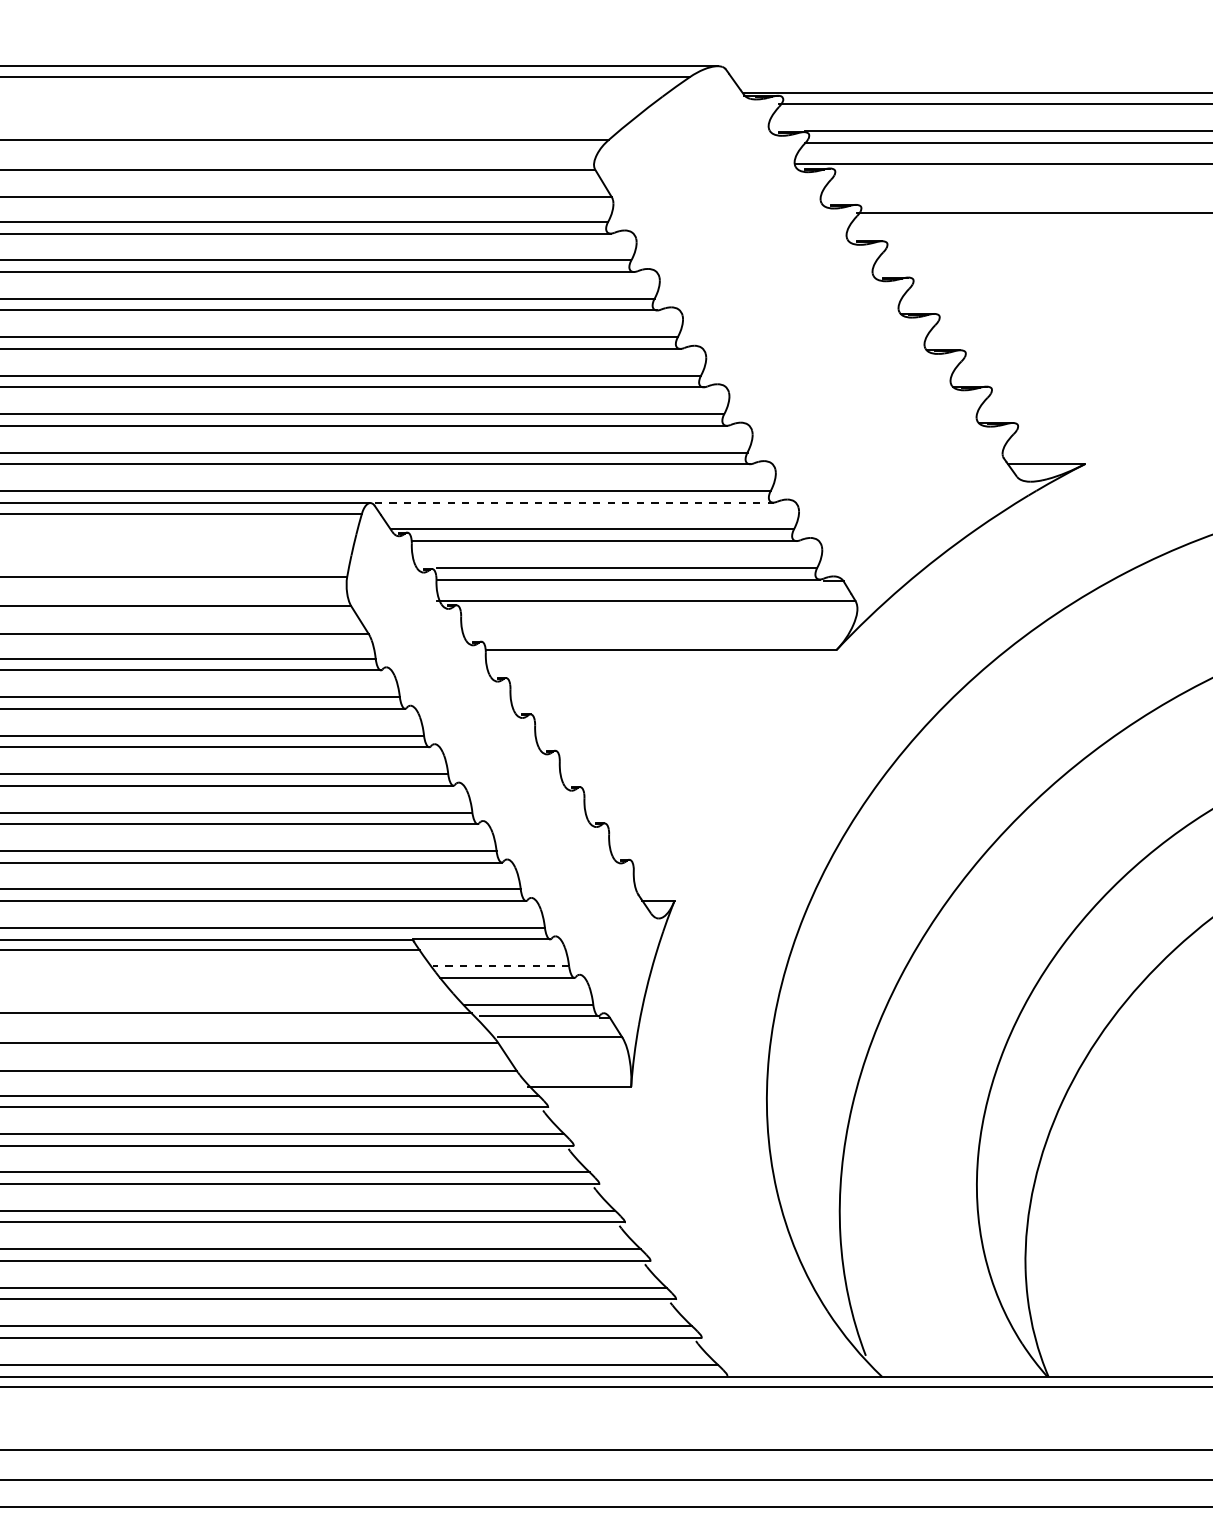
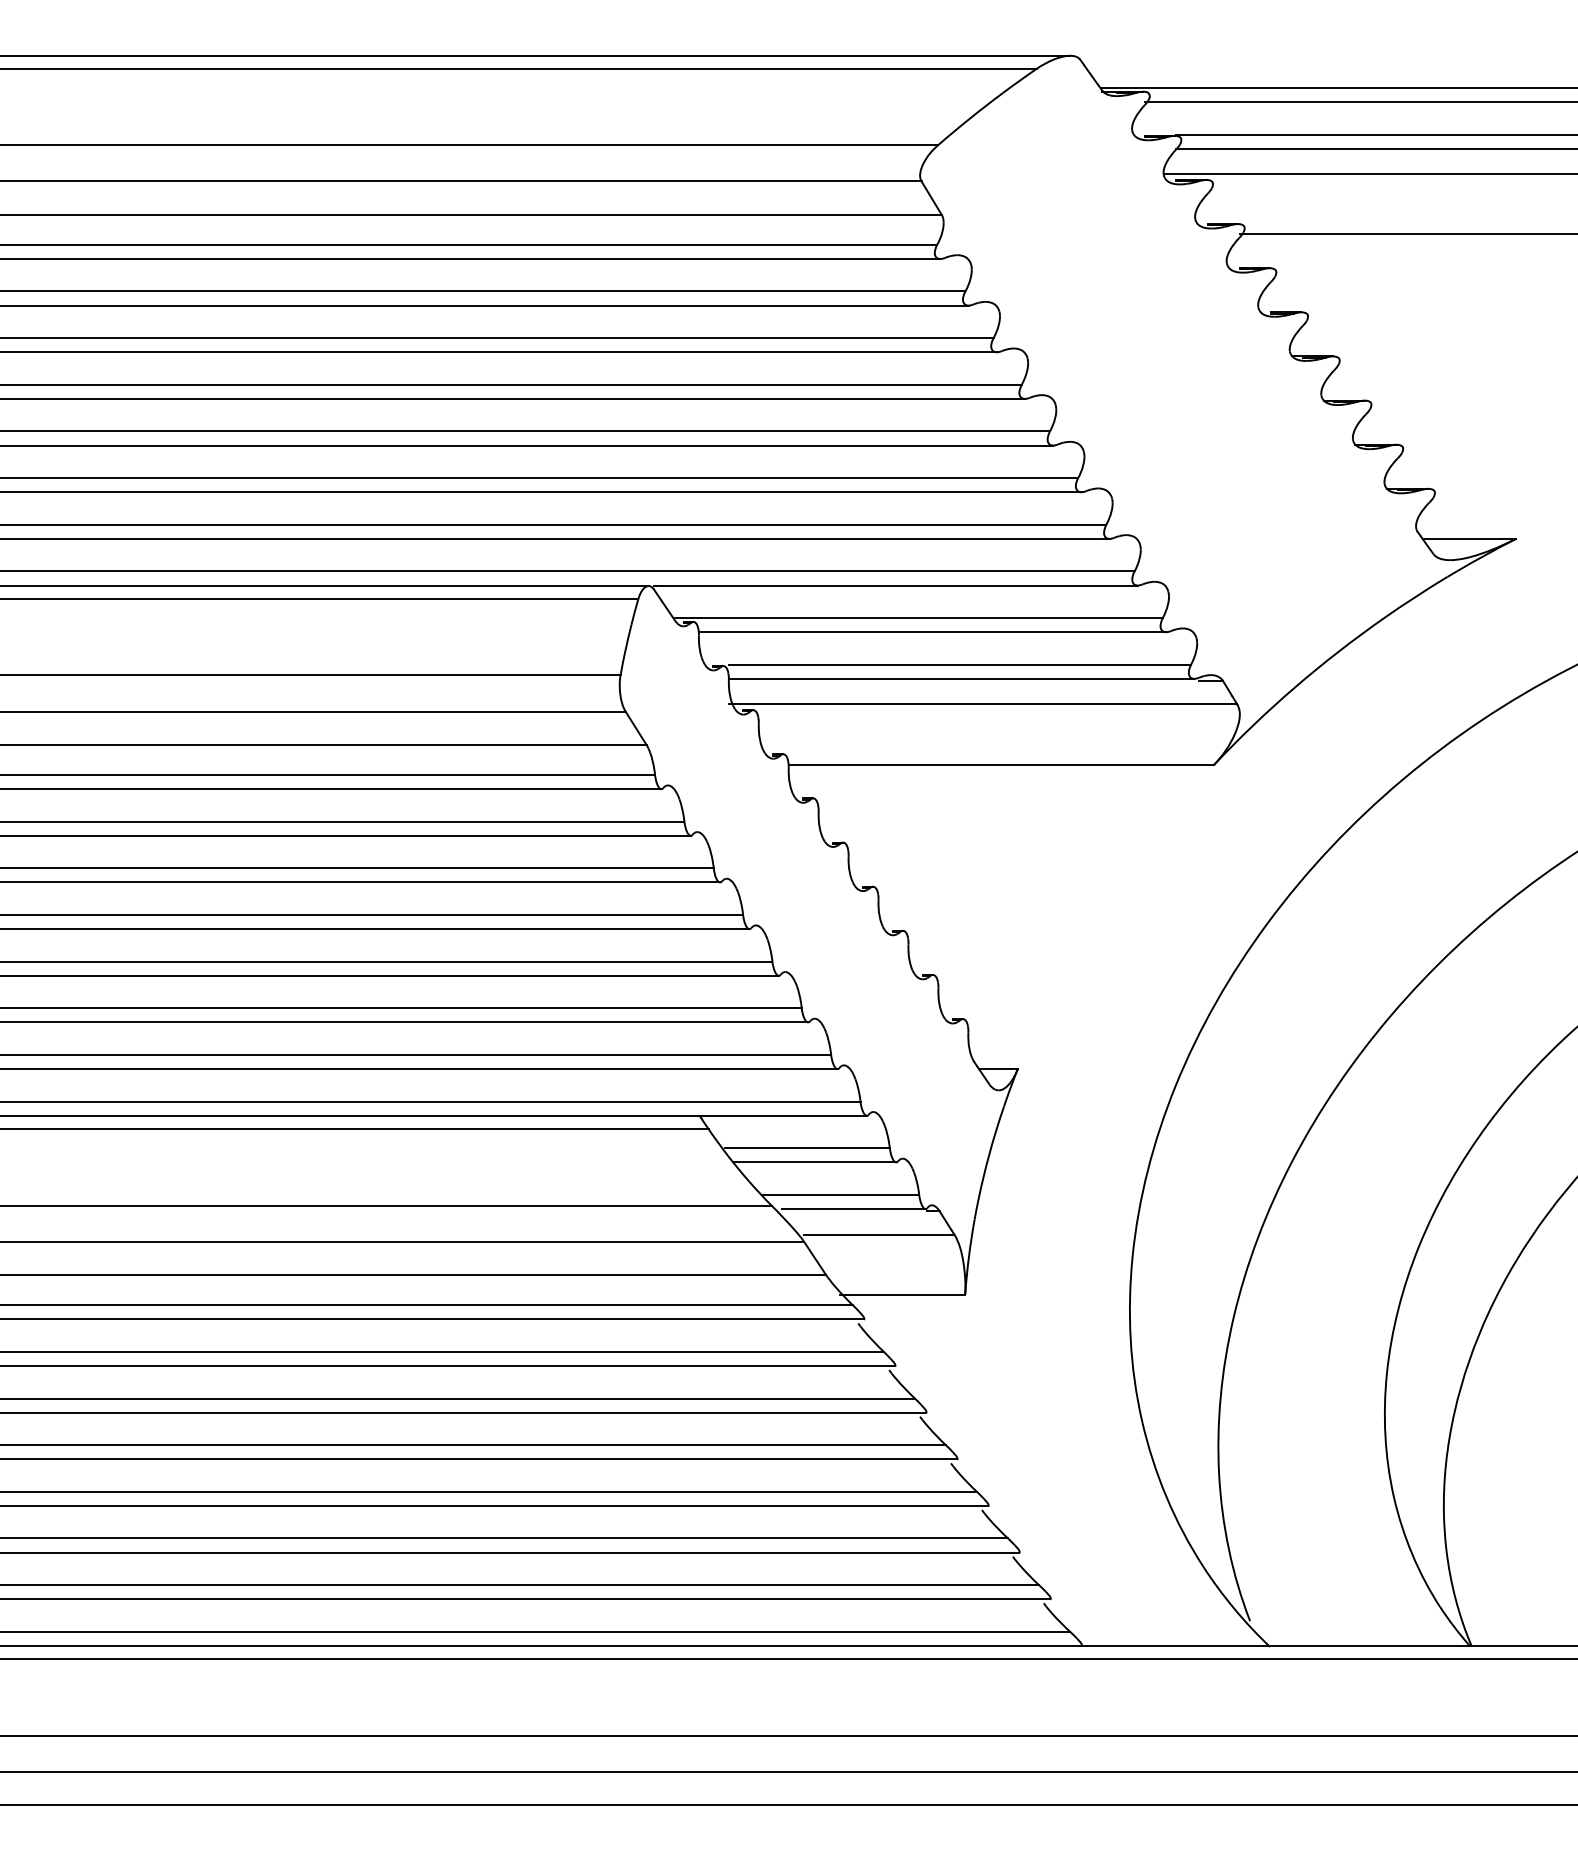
line: (574, 502) -> (896, 585), dashed -> solid
line: (501, 966) -> (807, 1148), dashed -> solid

